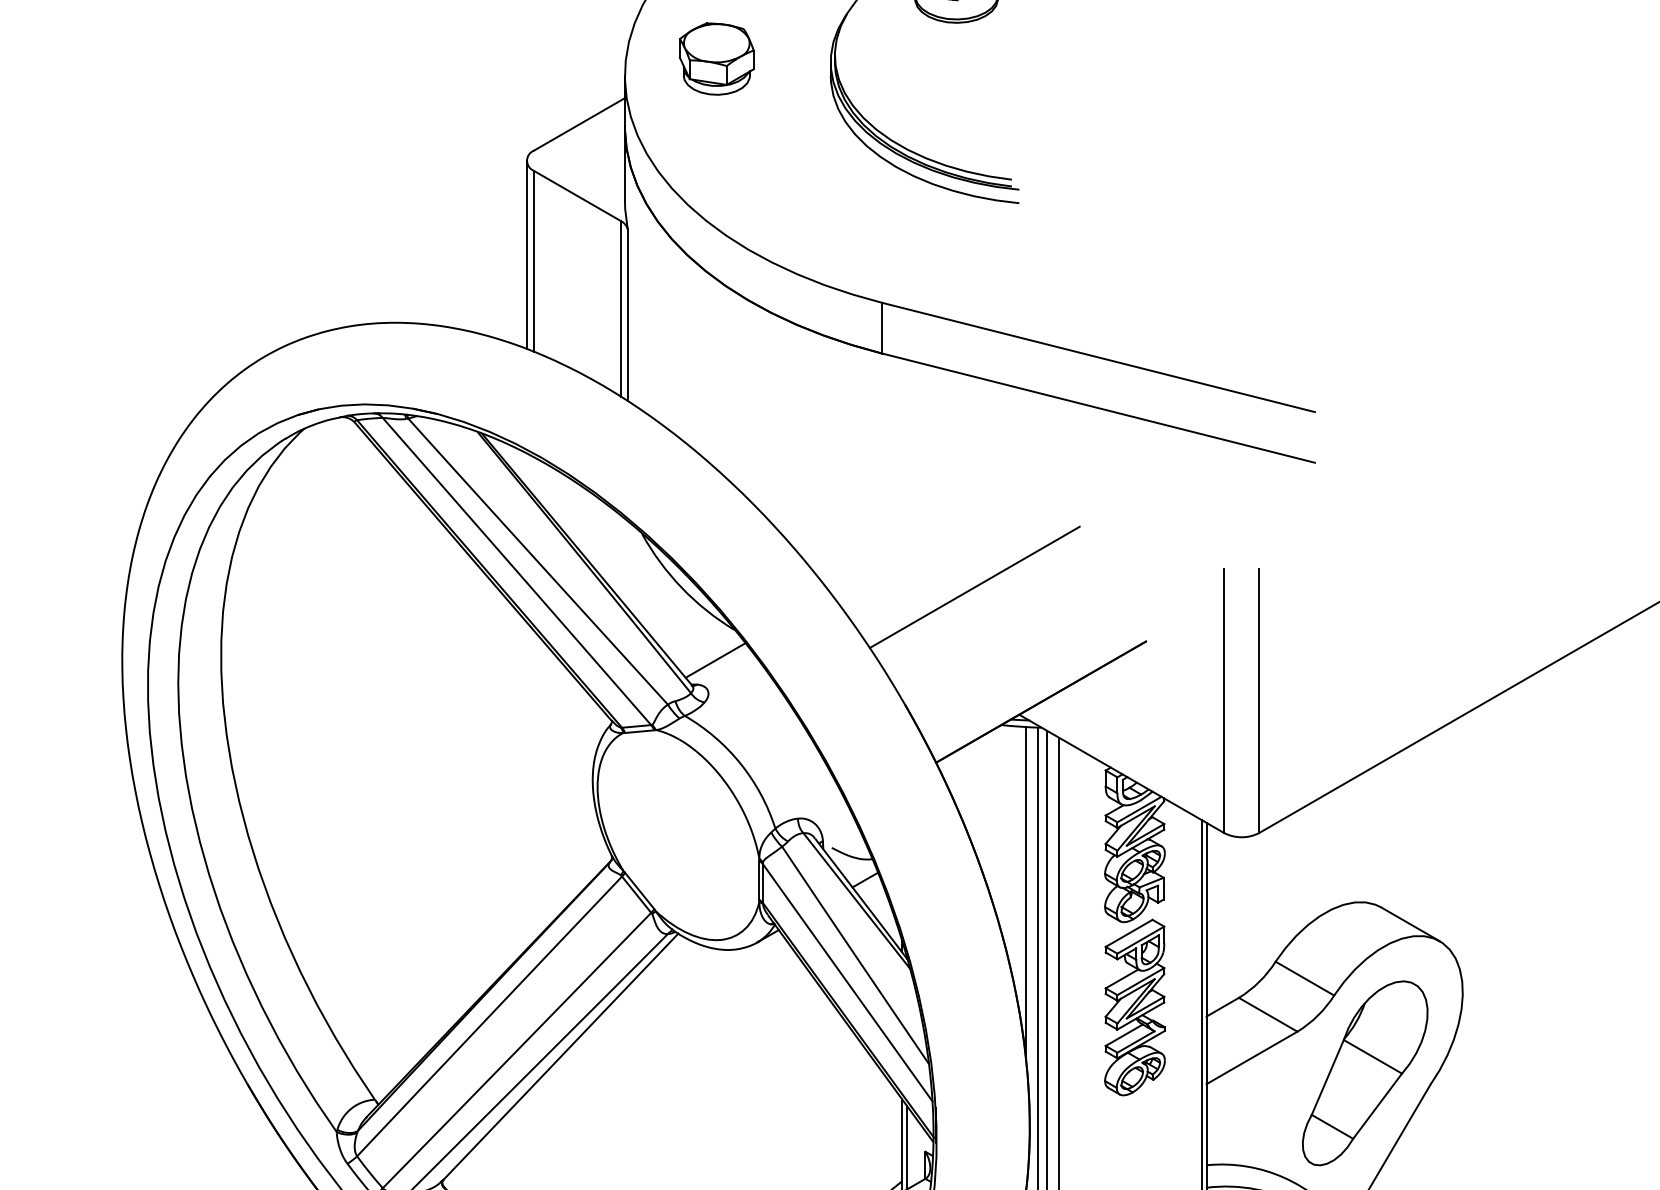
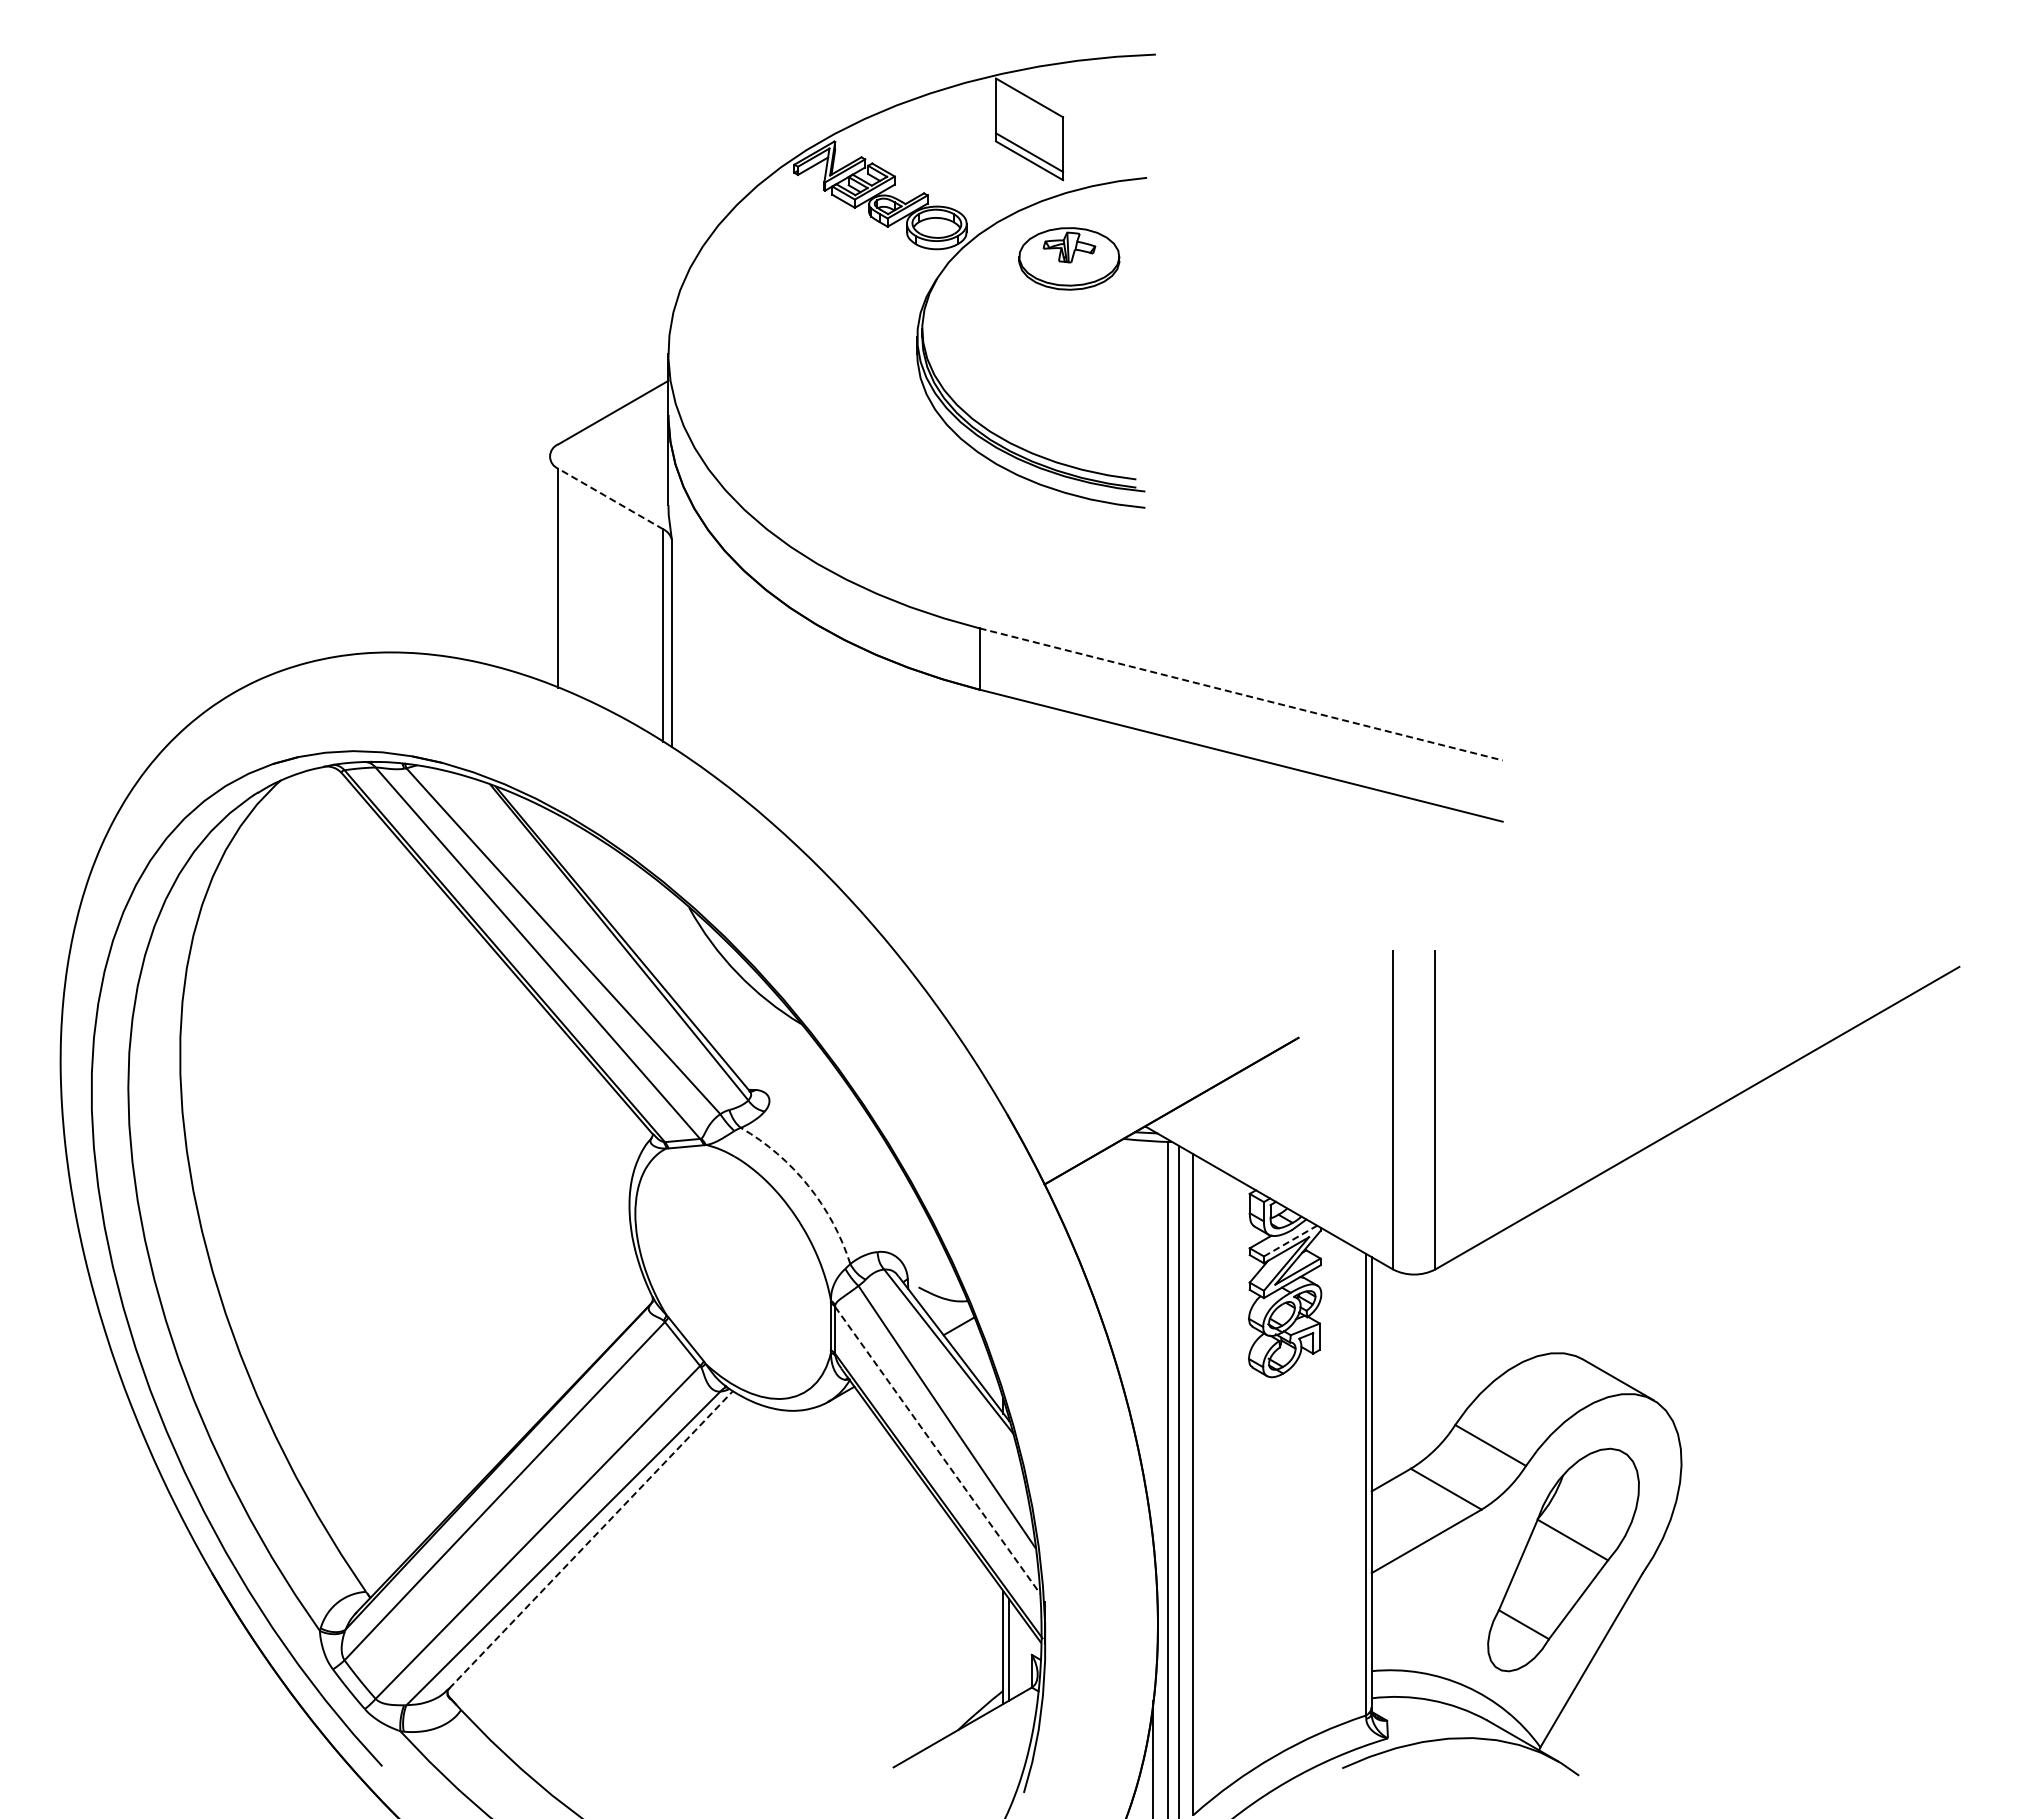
part: (716, 59) -> (779, 333), removed
line: (577, 196) -> (610, 499), solid -> dashed
line: (526, 255) -> (549, 570), removed
line: (1098, 357) -> (1241, 694), solid -> dashed
line: (974, 587) -> (1091, 972), removed
line: (715, 660) -> (777, 1060), removed
arc: (740, 763) -> (808, 1185), solid -> dashed
line: (1139, 809) -> (1290, 1241), solid -> dashed
line: (1026, 892) -> (1153, 1341), removed
line: (848, 982) -> (938, 1450), solid -> dashed
part: (1135, 1007) -> (1285, 1480), removed
line: (561, 1056) -> (591, 1539), solid -> dashed

